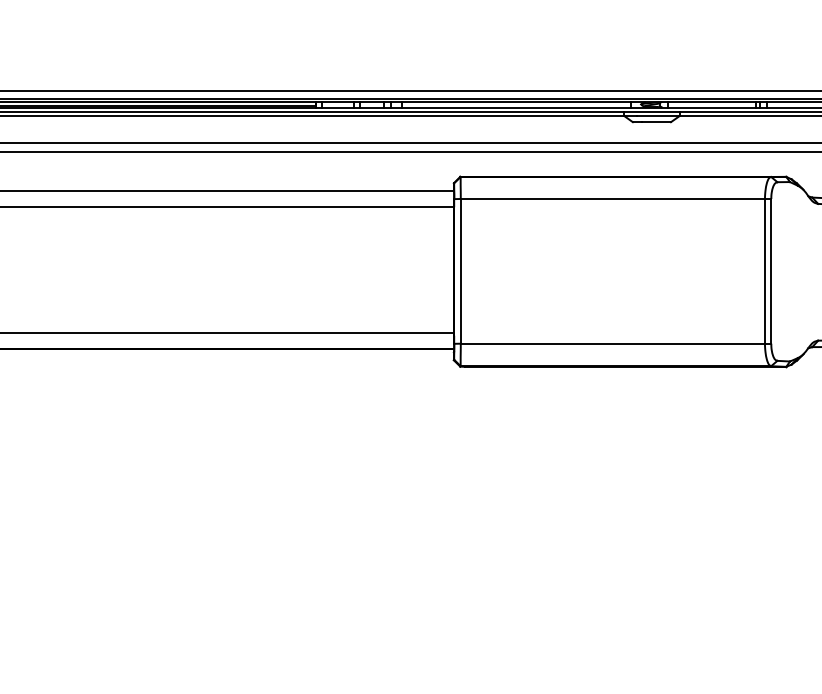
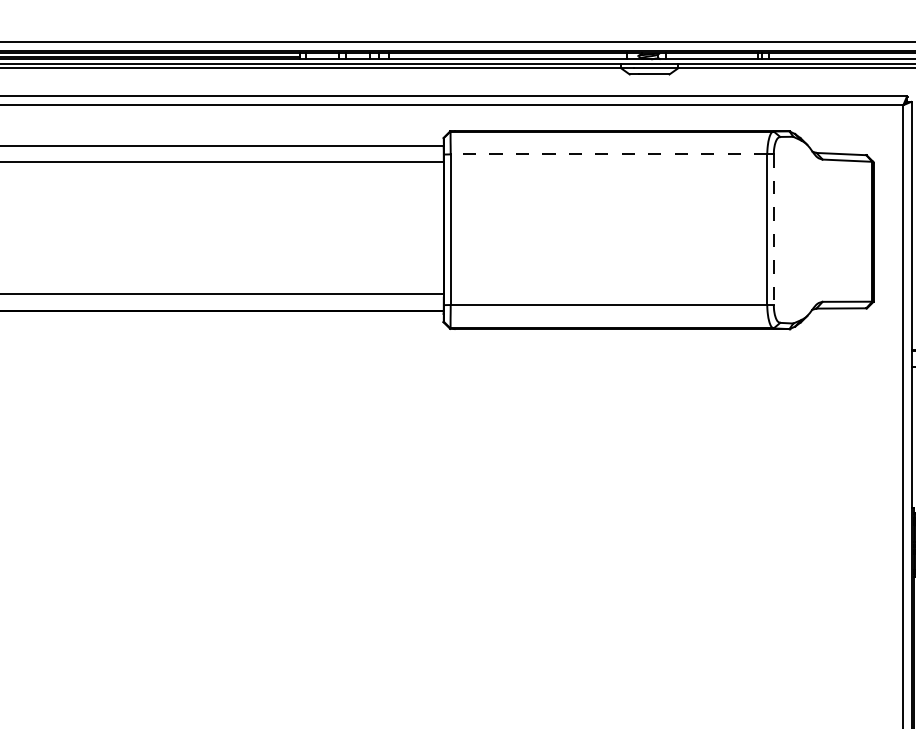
line: (612, 199) -> (608, 154), solid -> dashed
line: (770, 272) -> (773, 230), solid -> dashed

